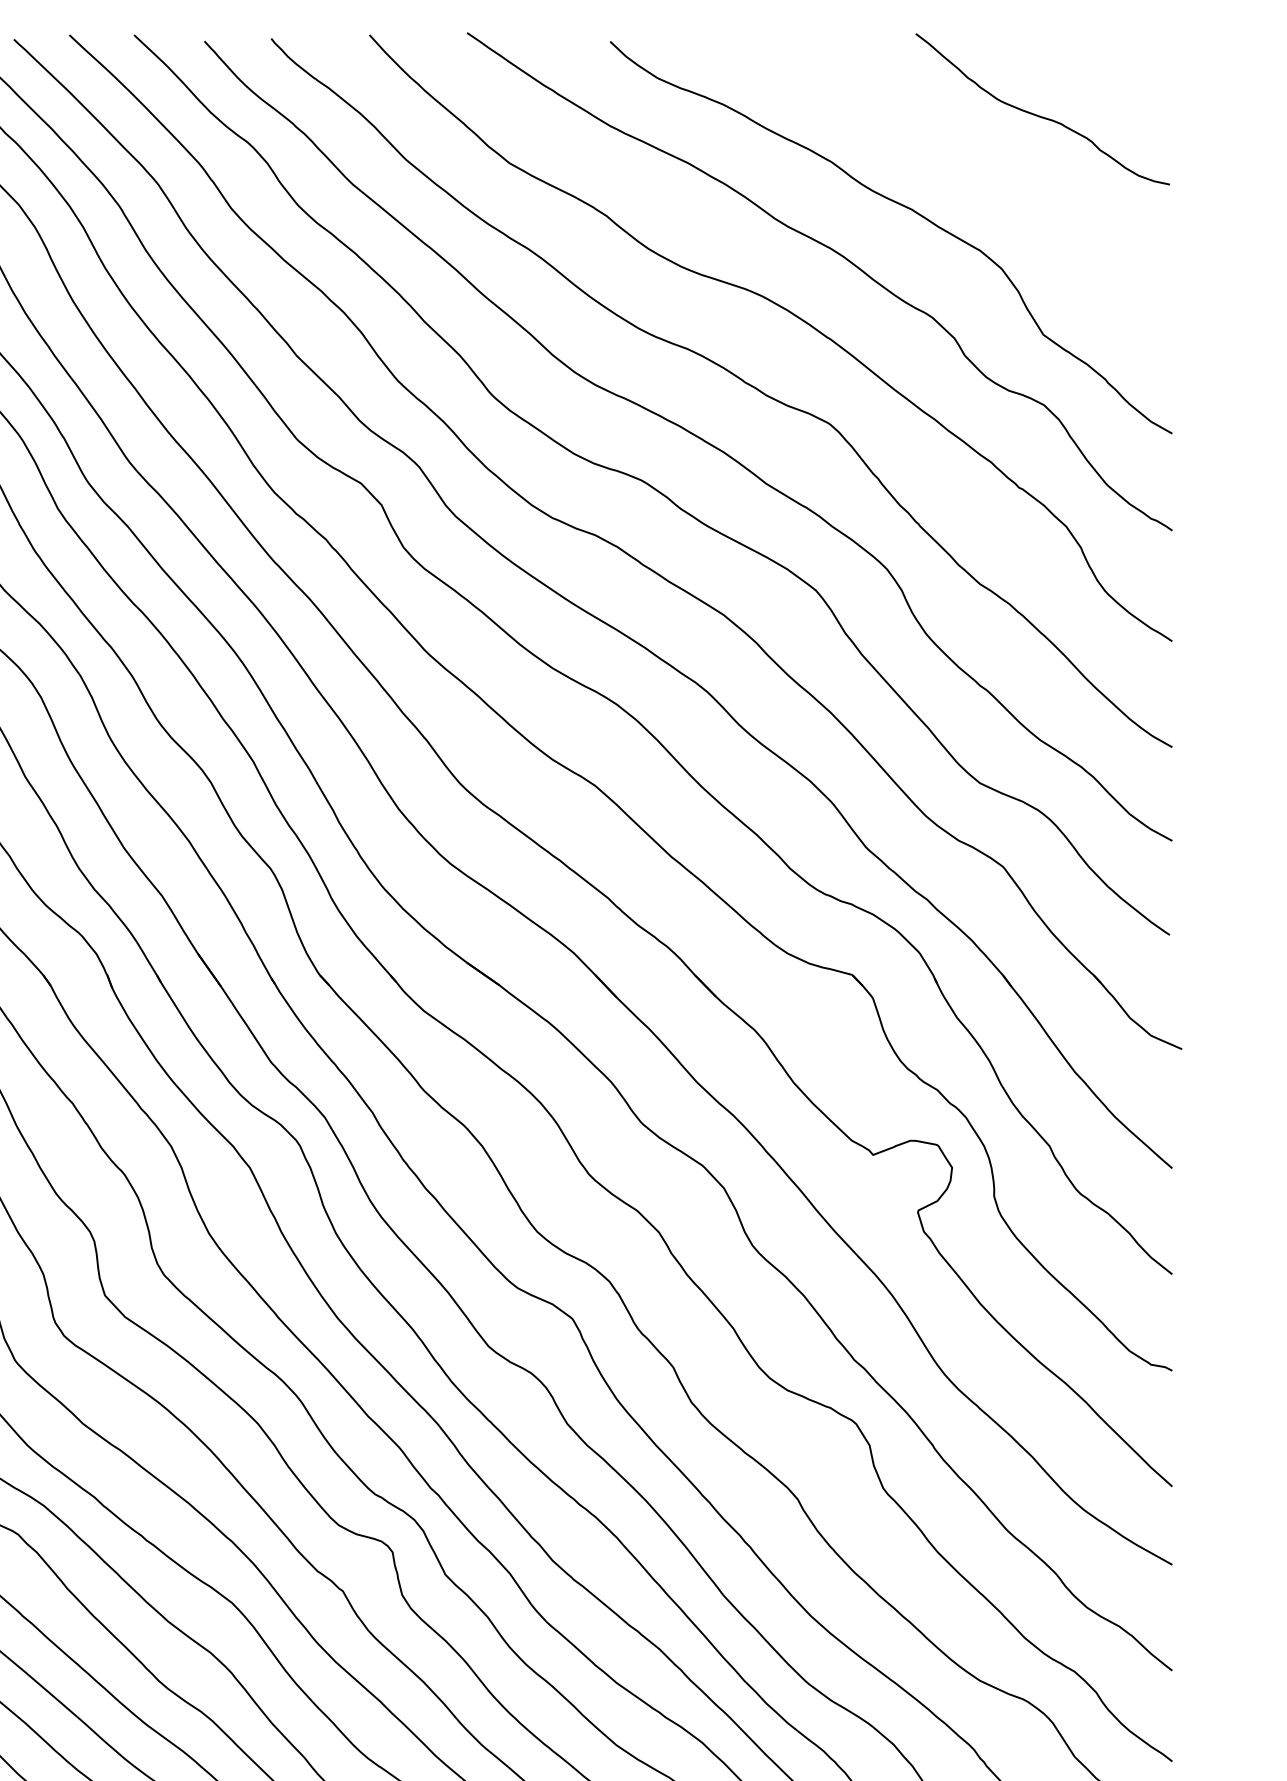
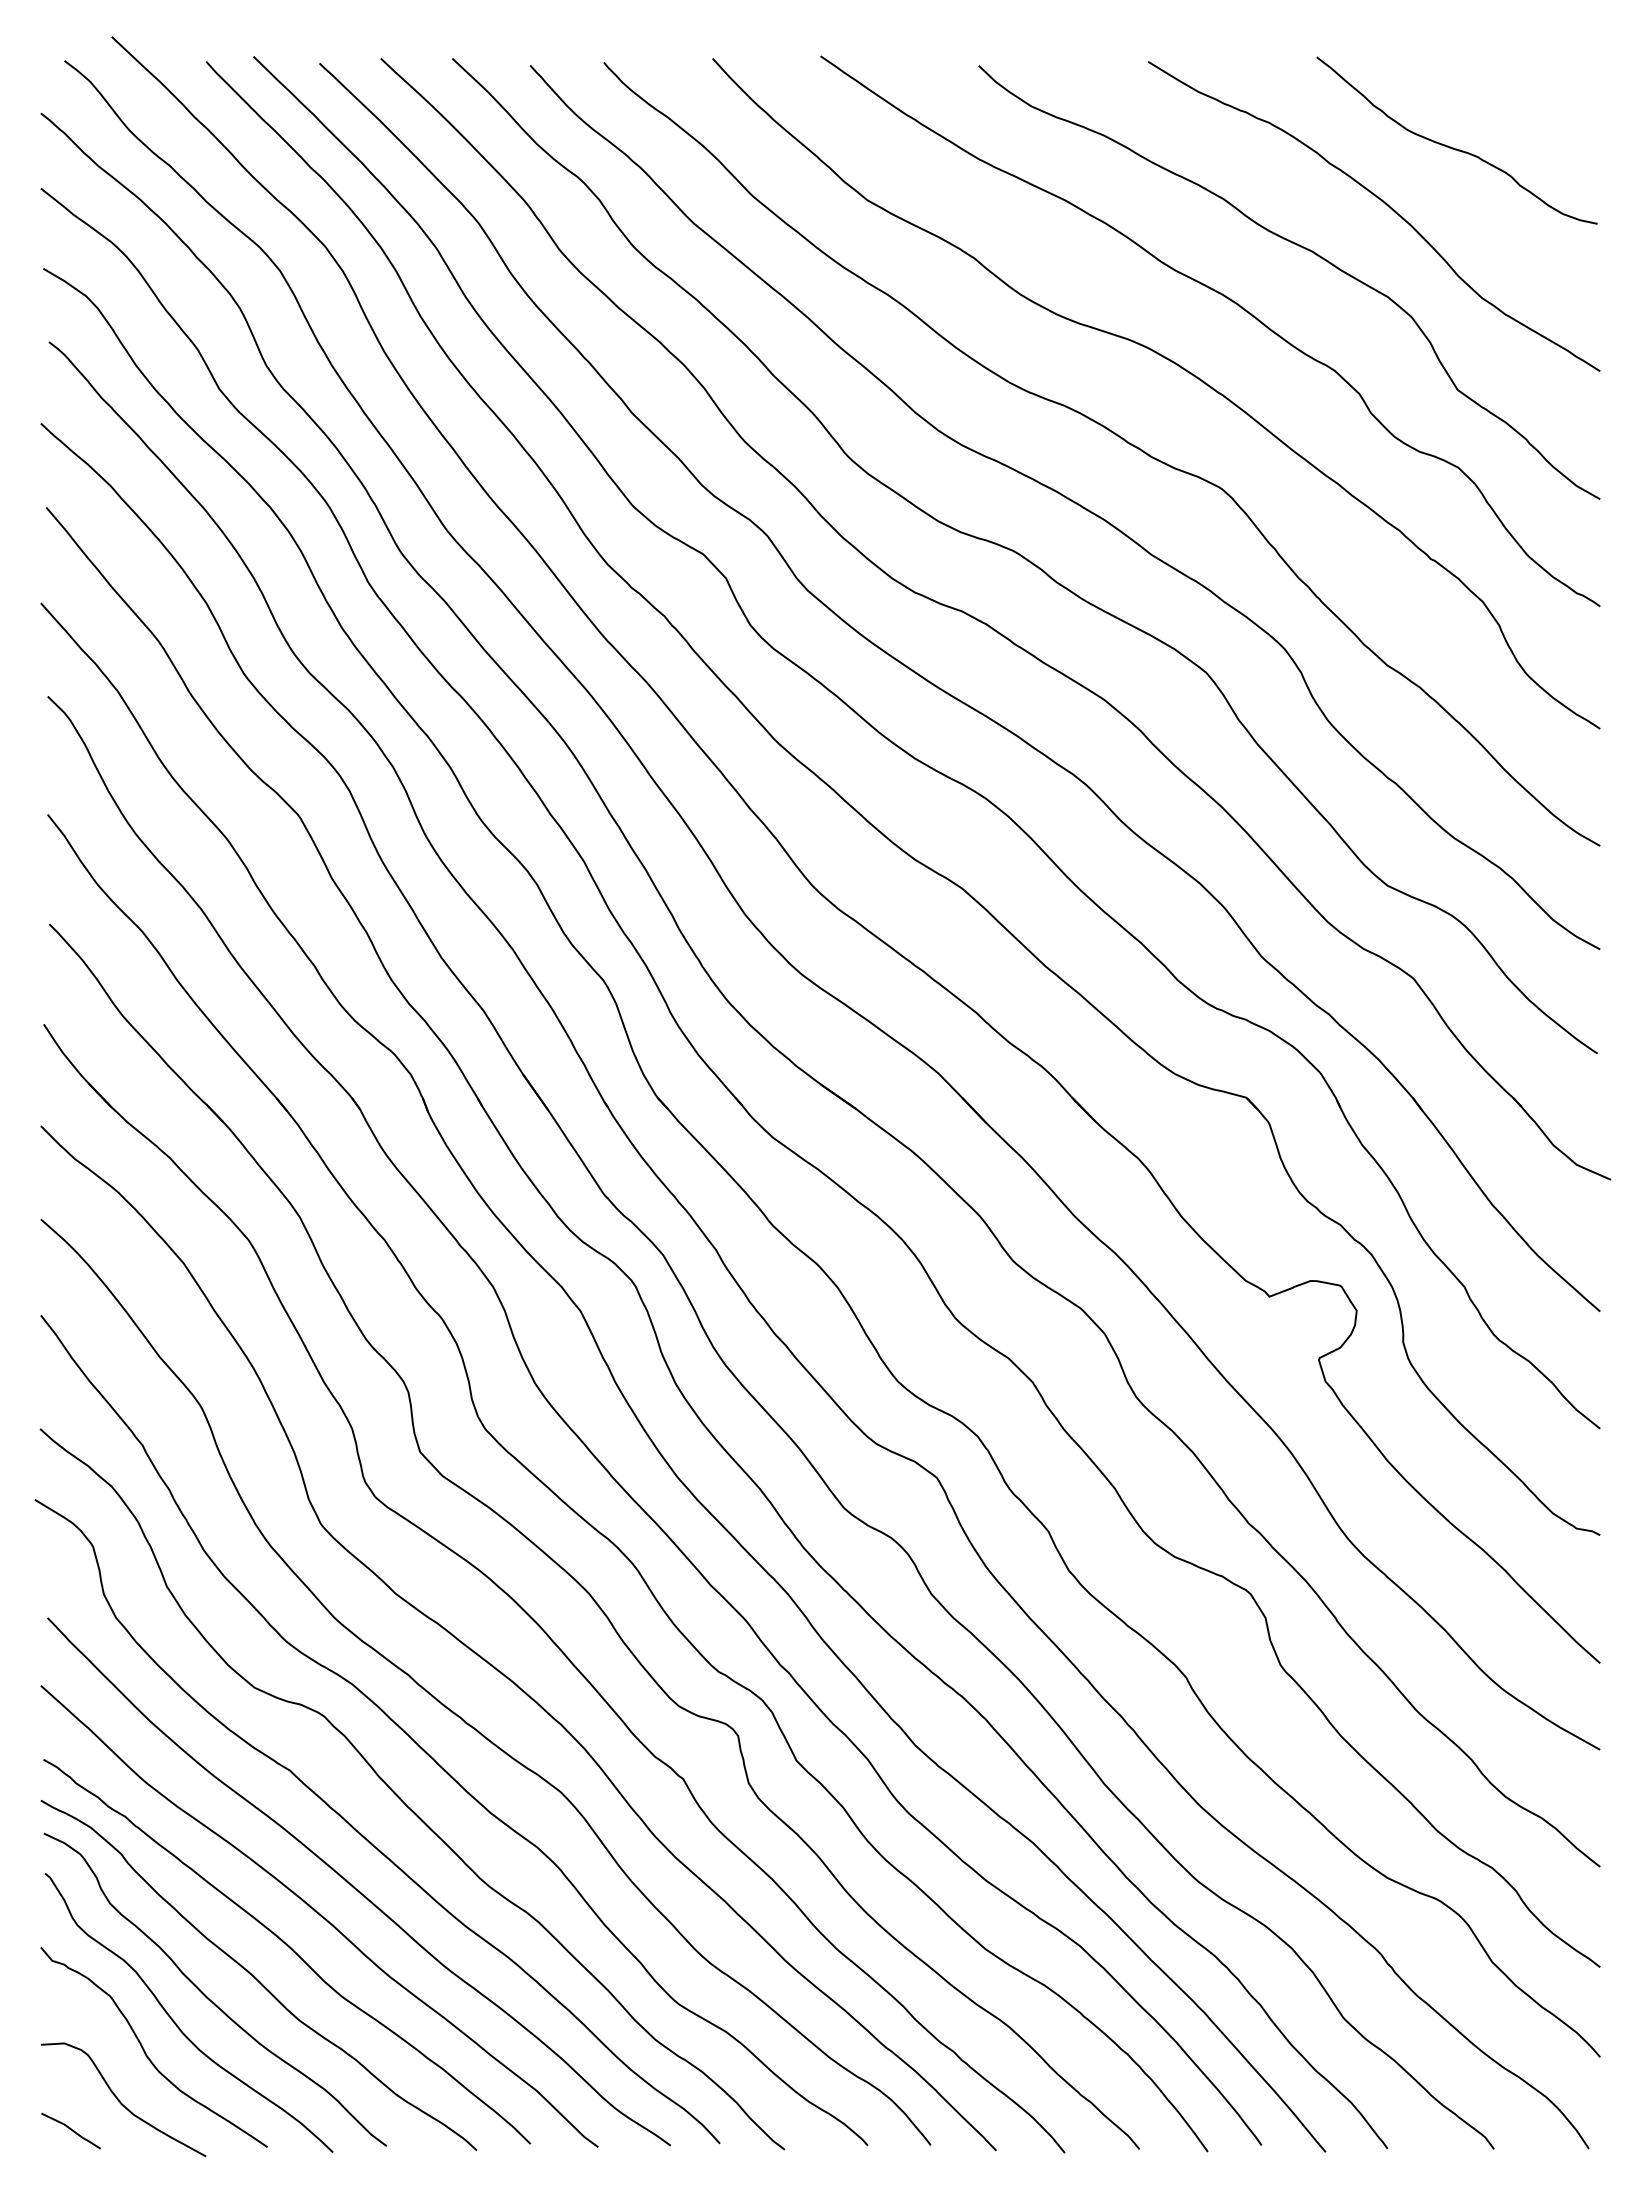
curve: (975, 165) -> (1382, 202), added

